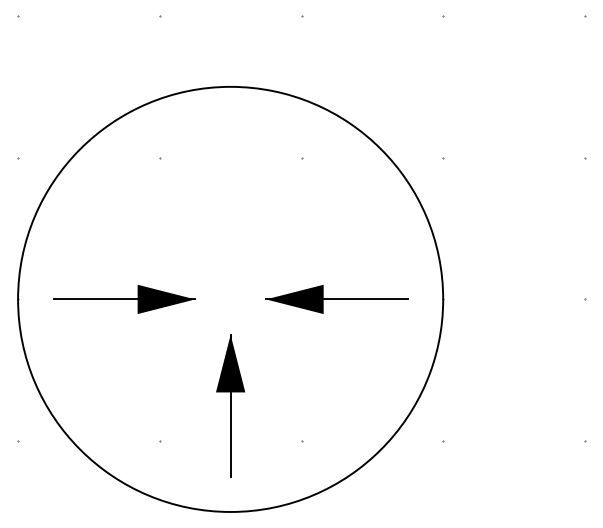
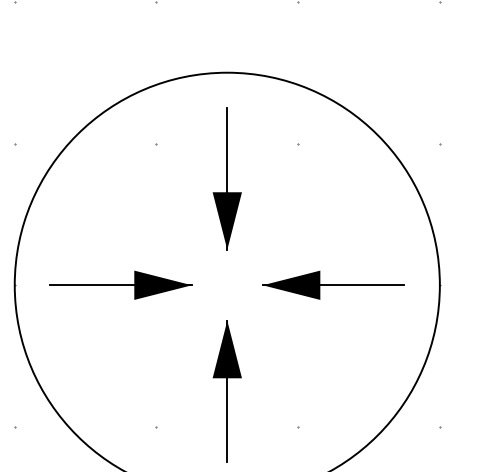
part: (230, 192) -> (227, 178), added

